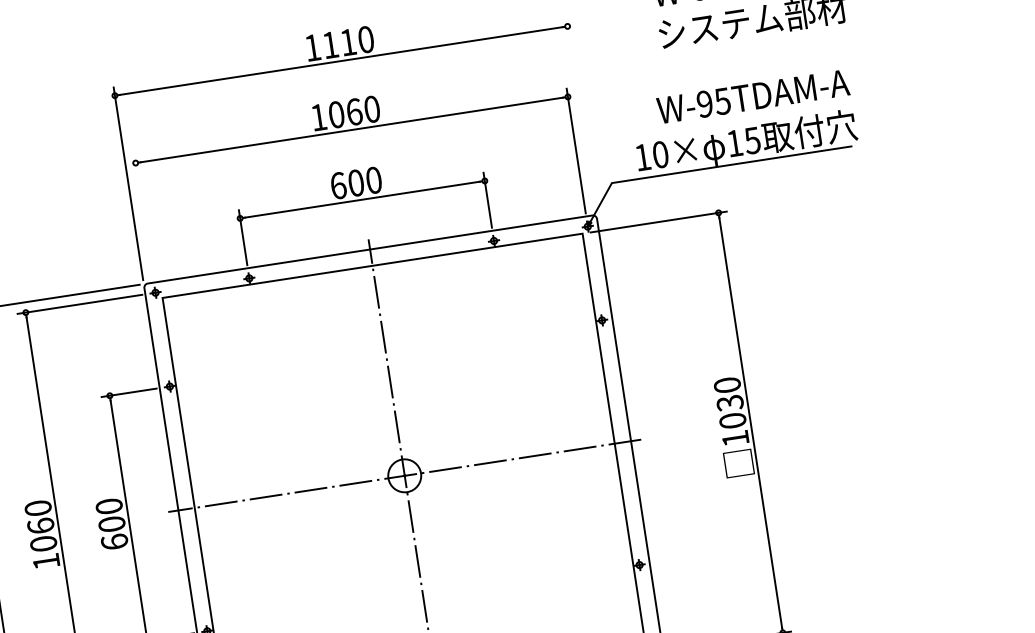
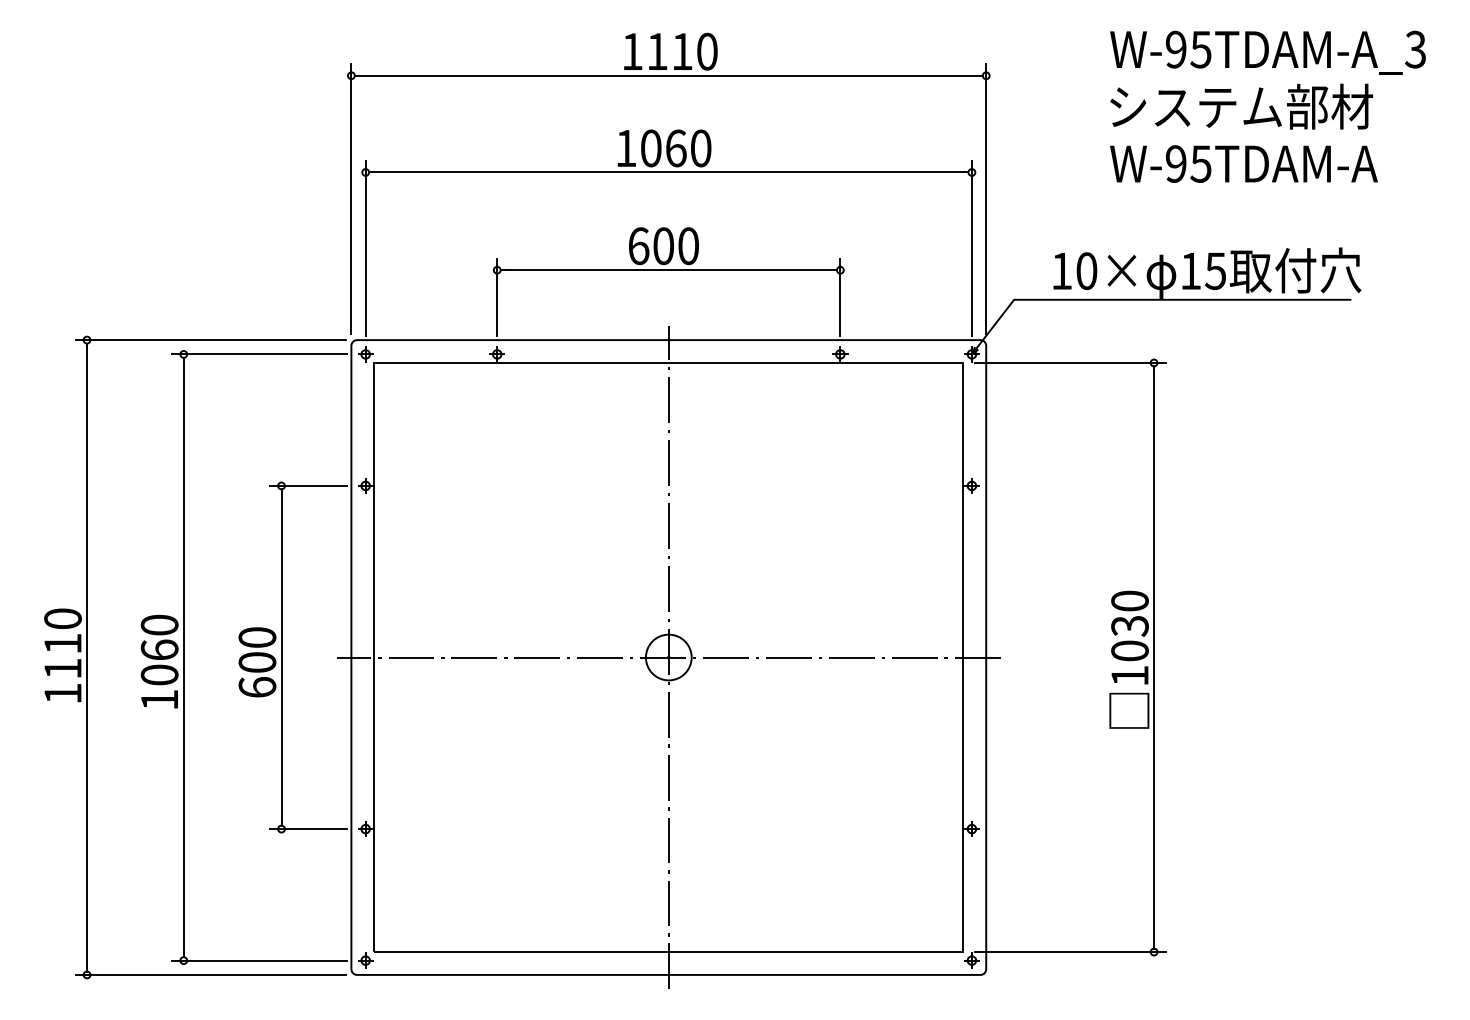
text: (752, 96) -> (1243, 163), moved
line: (581, 114) -> (986, 199), added
line: (143, 217) -> (365, 248), added

